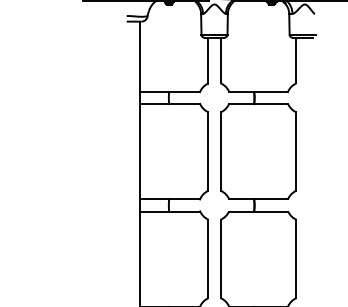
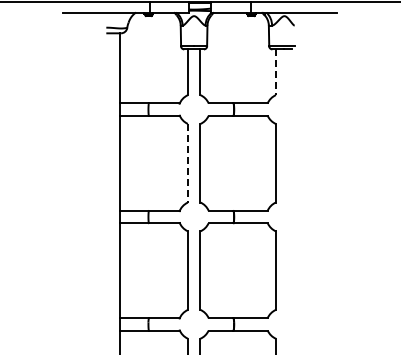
line: (295, 60) -> (275, 72), solid -> dashed
line: (207, 151) -> (187, 163), solid -> dashed

